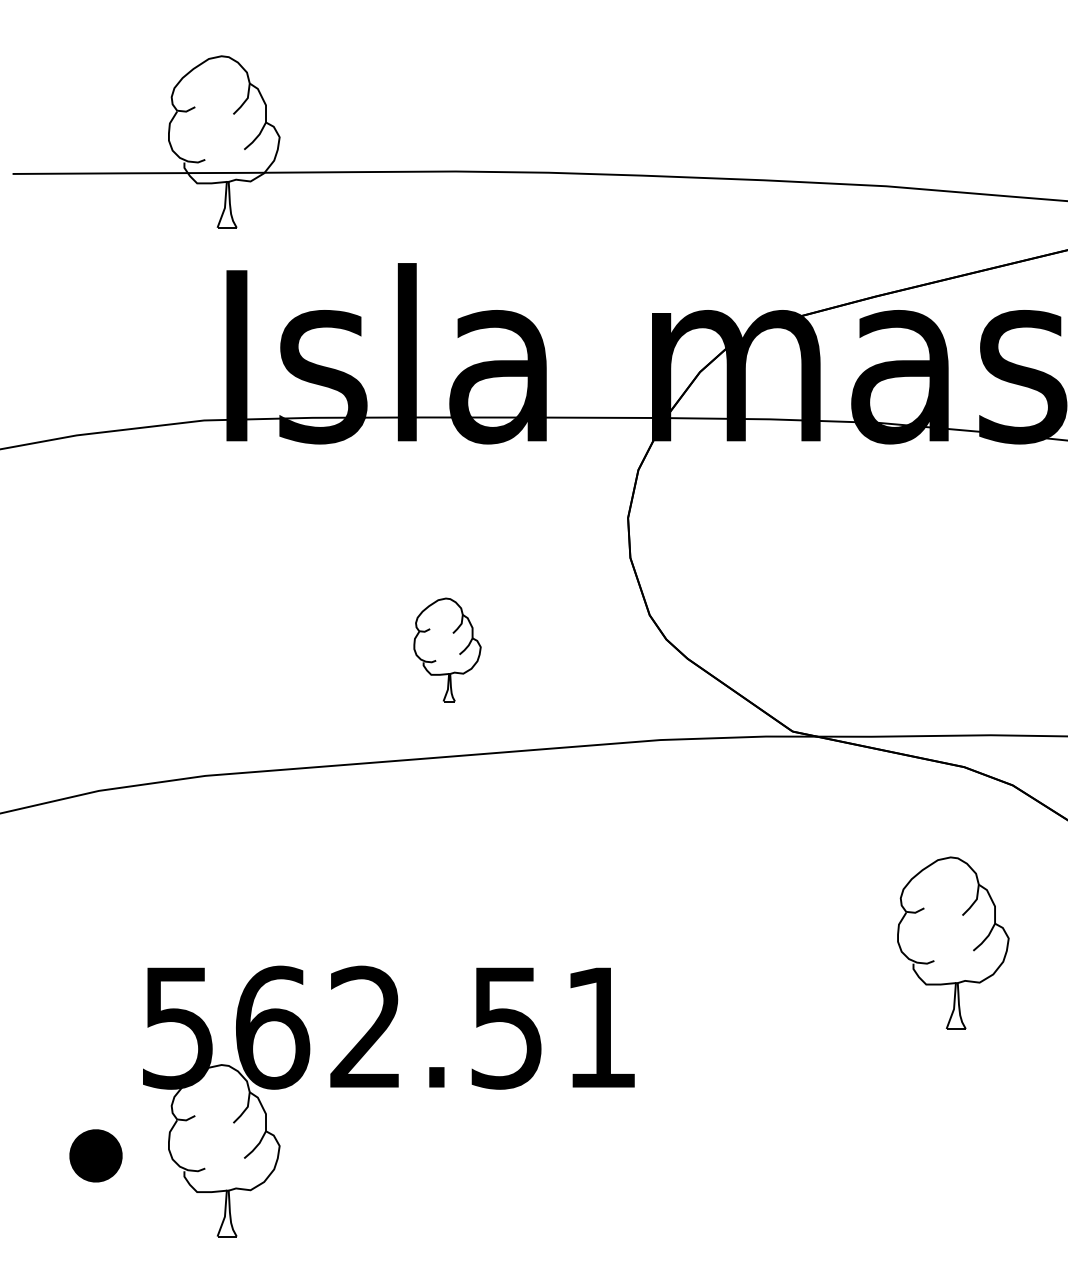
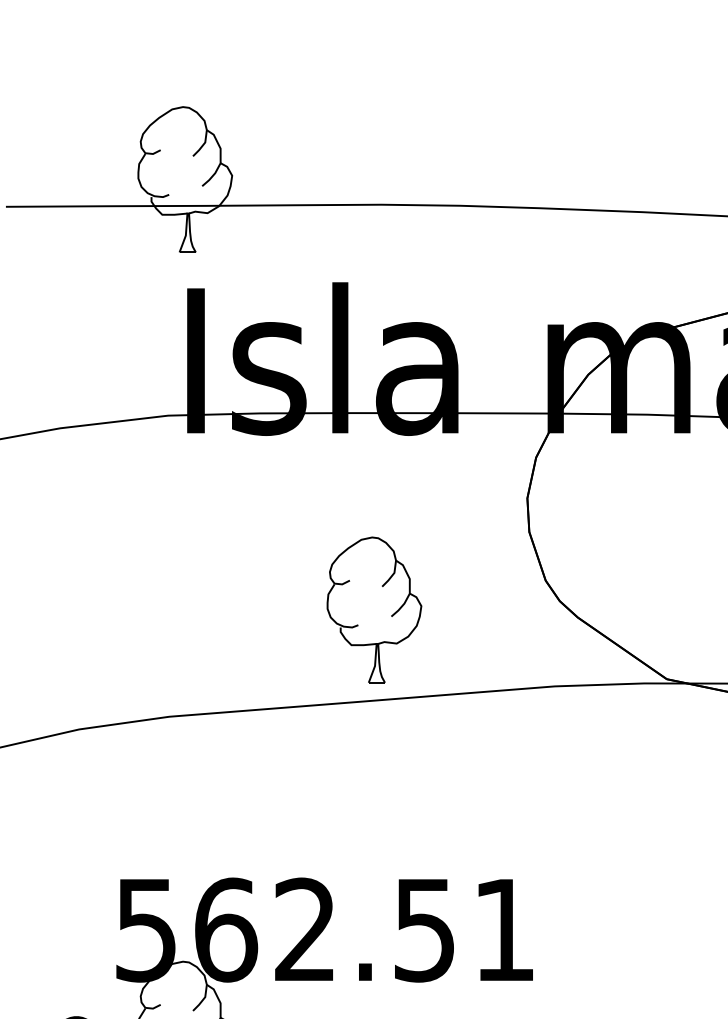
part: (447, 649) -> (374, 609), size x1.67

